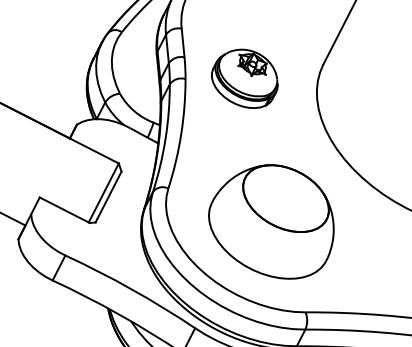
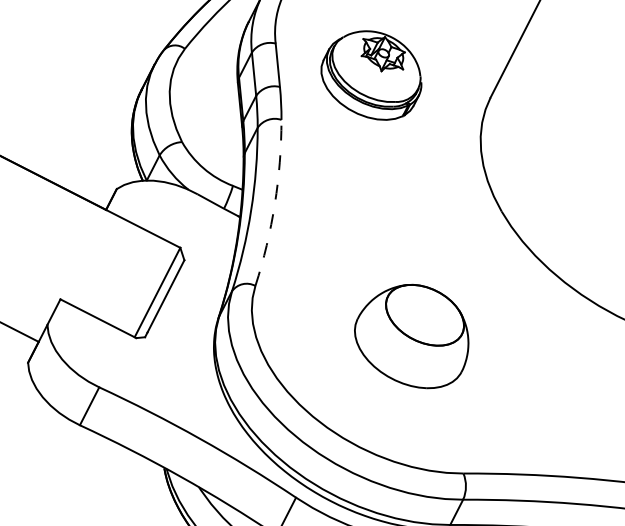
part: (244, 78) -> (370, 74), moved
arc: (181, 134) -> (275, 203), solid -> dashed
part: (271, 221) -> (411, 335), size x0.6

